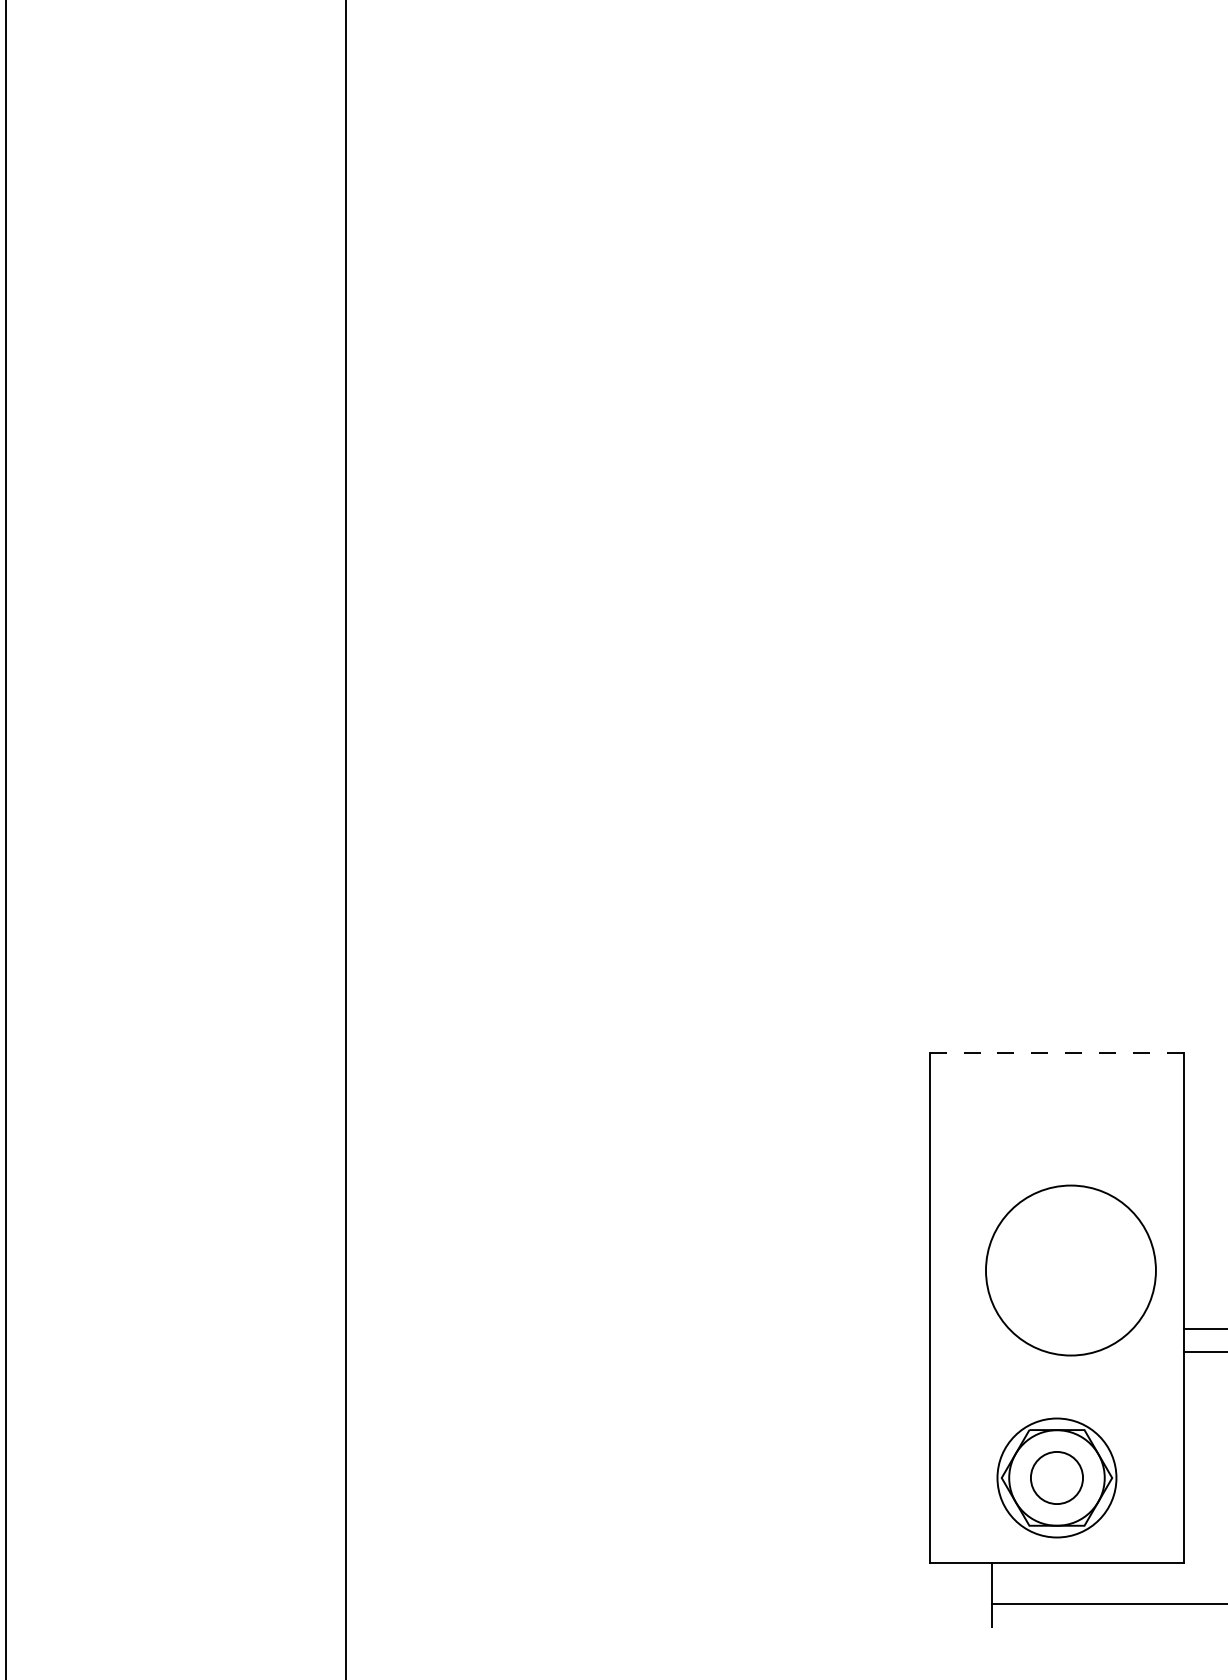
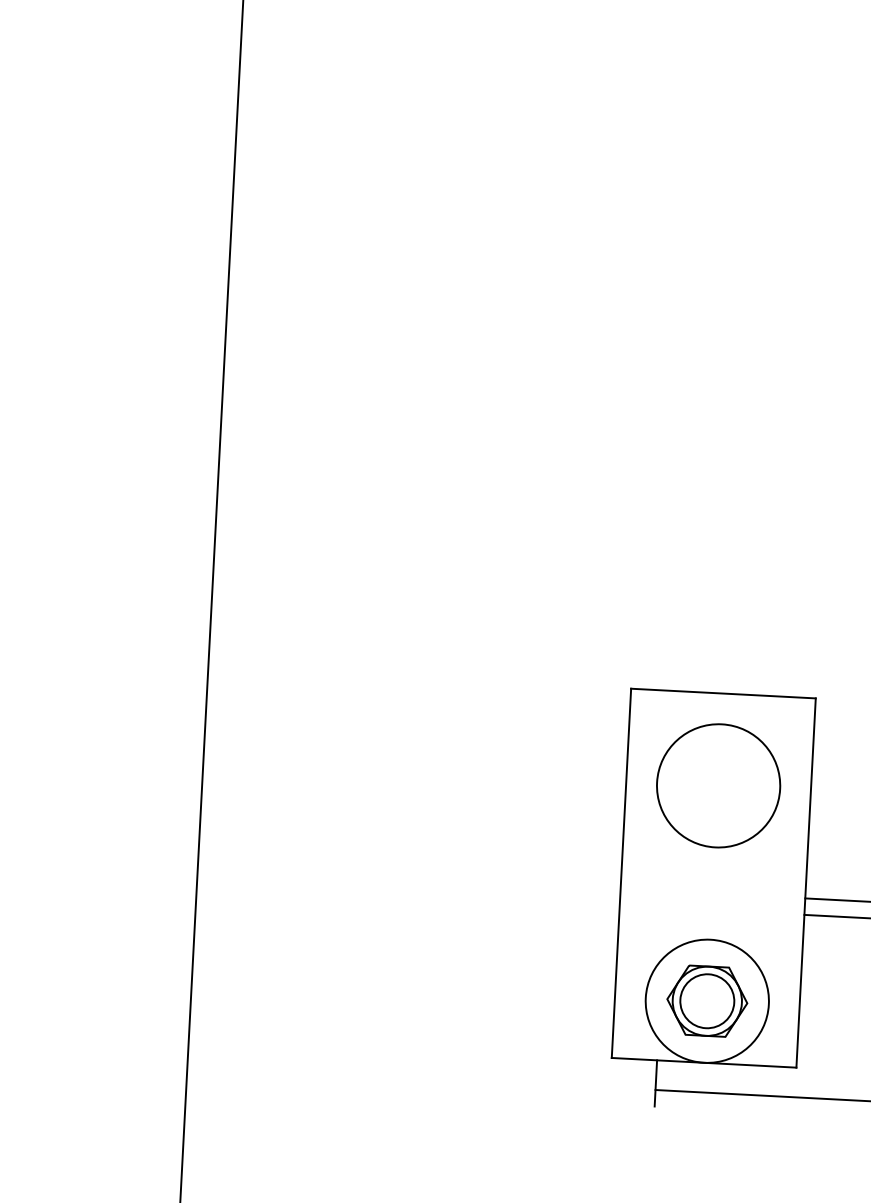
line: (1057, 1053) -> (723, 693), dashed -> solid
circle: (1070, 1270) -> (718, 785), moved
circle: (1056, 1477) -> (707, 1000), size x1.43
circle: (1056, 1477) -> (707, 1000), size x1.43

